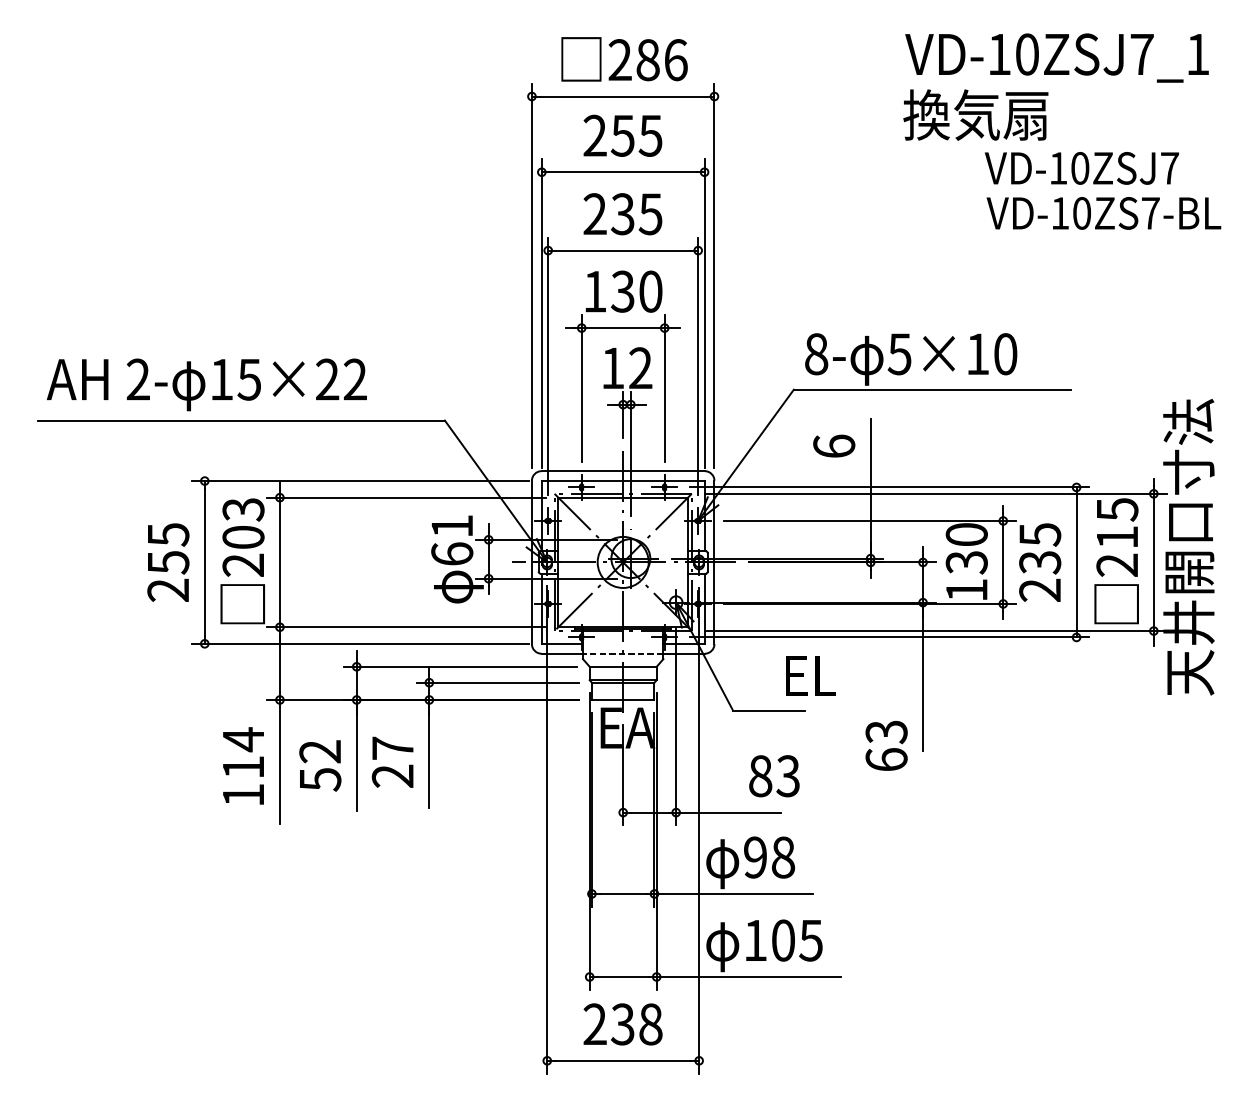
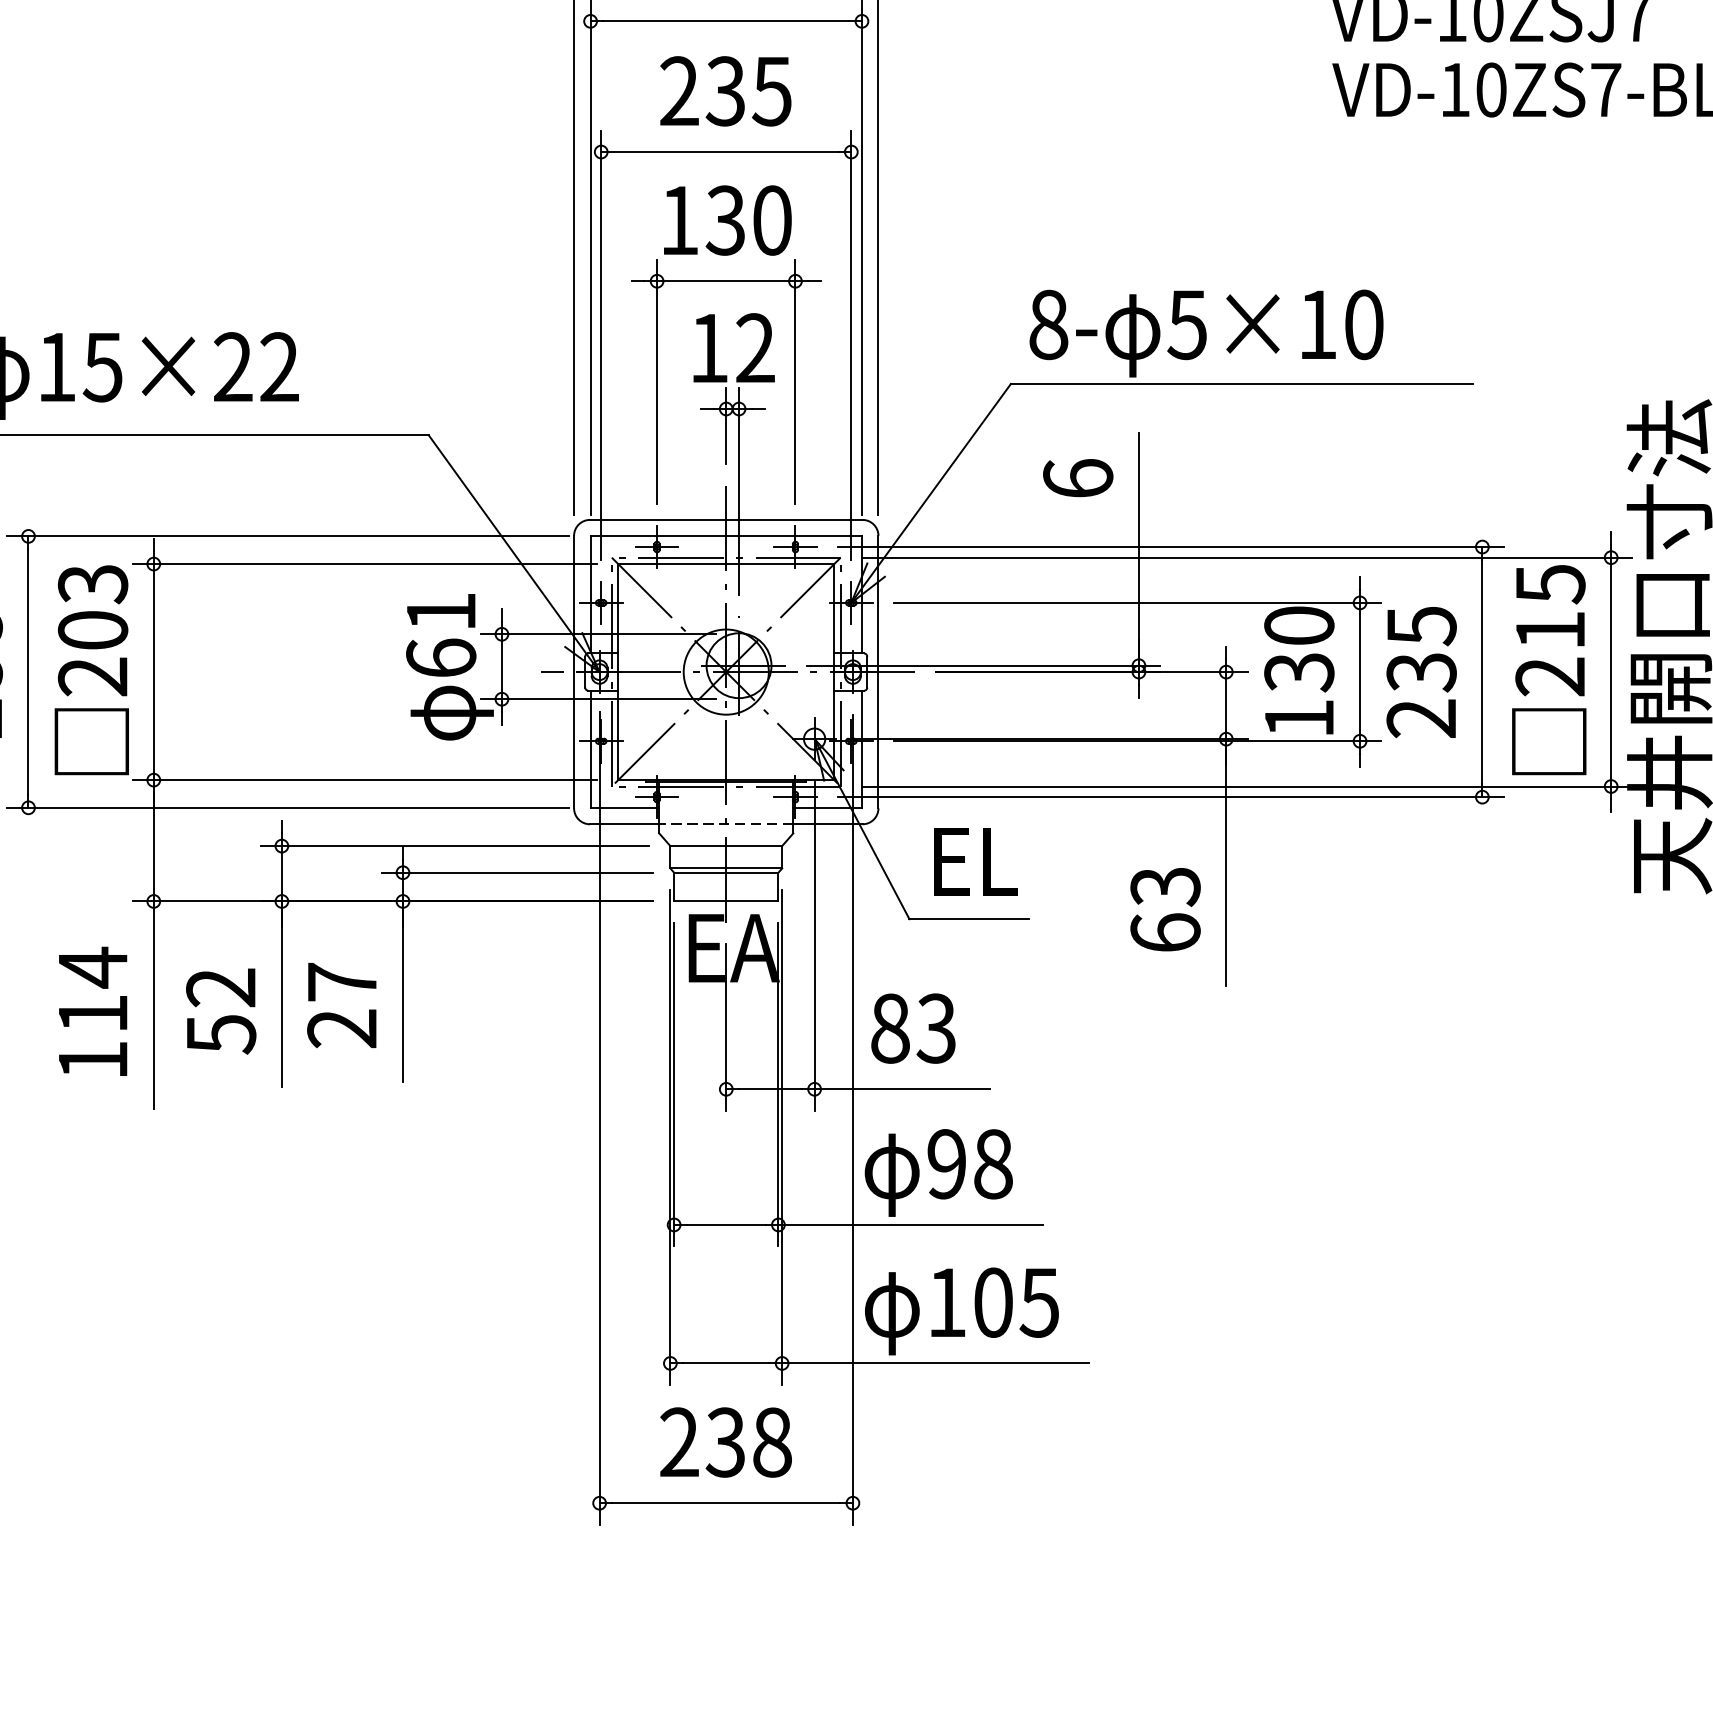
text: (810, 675) -> (975, 860), moved
text: (886, 745) -> (1165, 908), moved
text: (774, 776) -> (913, 1029), moved

